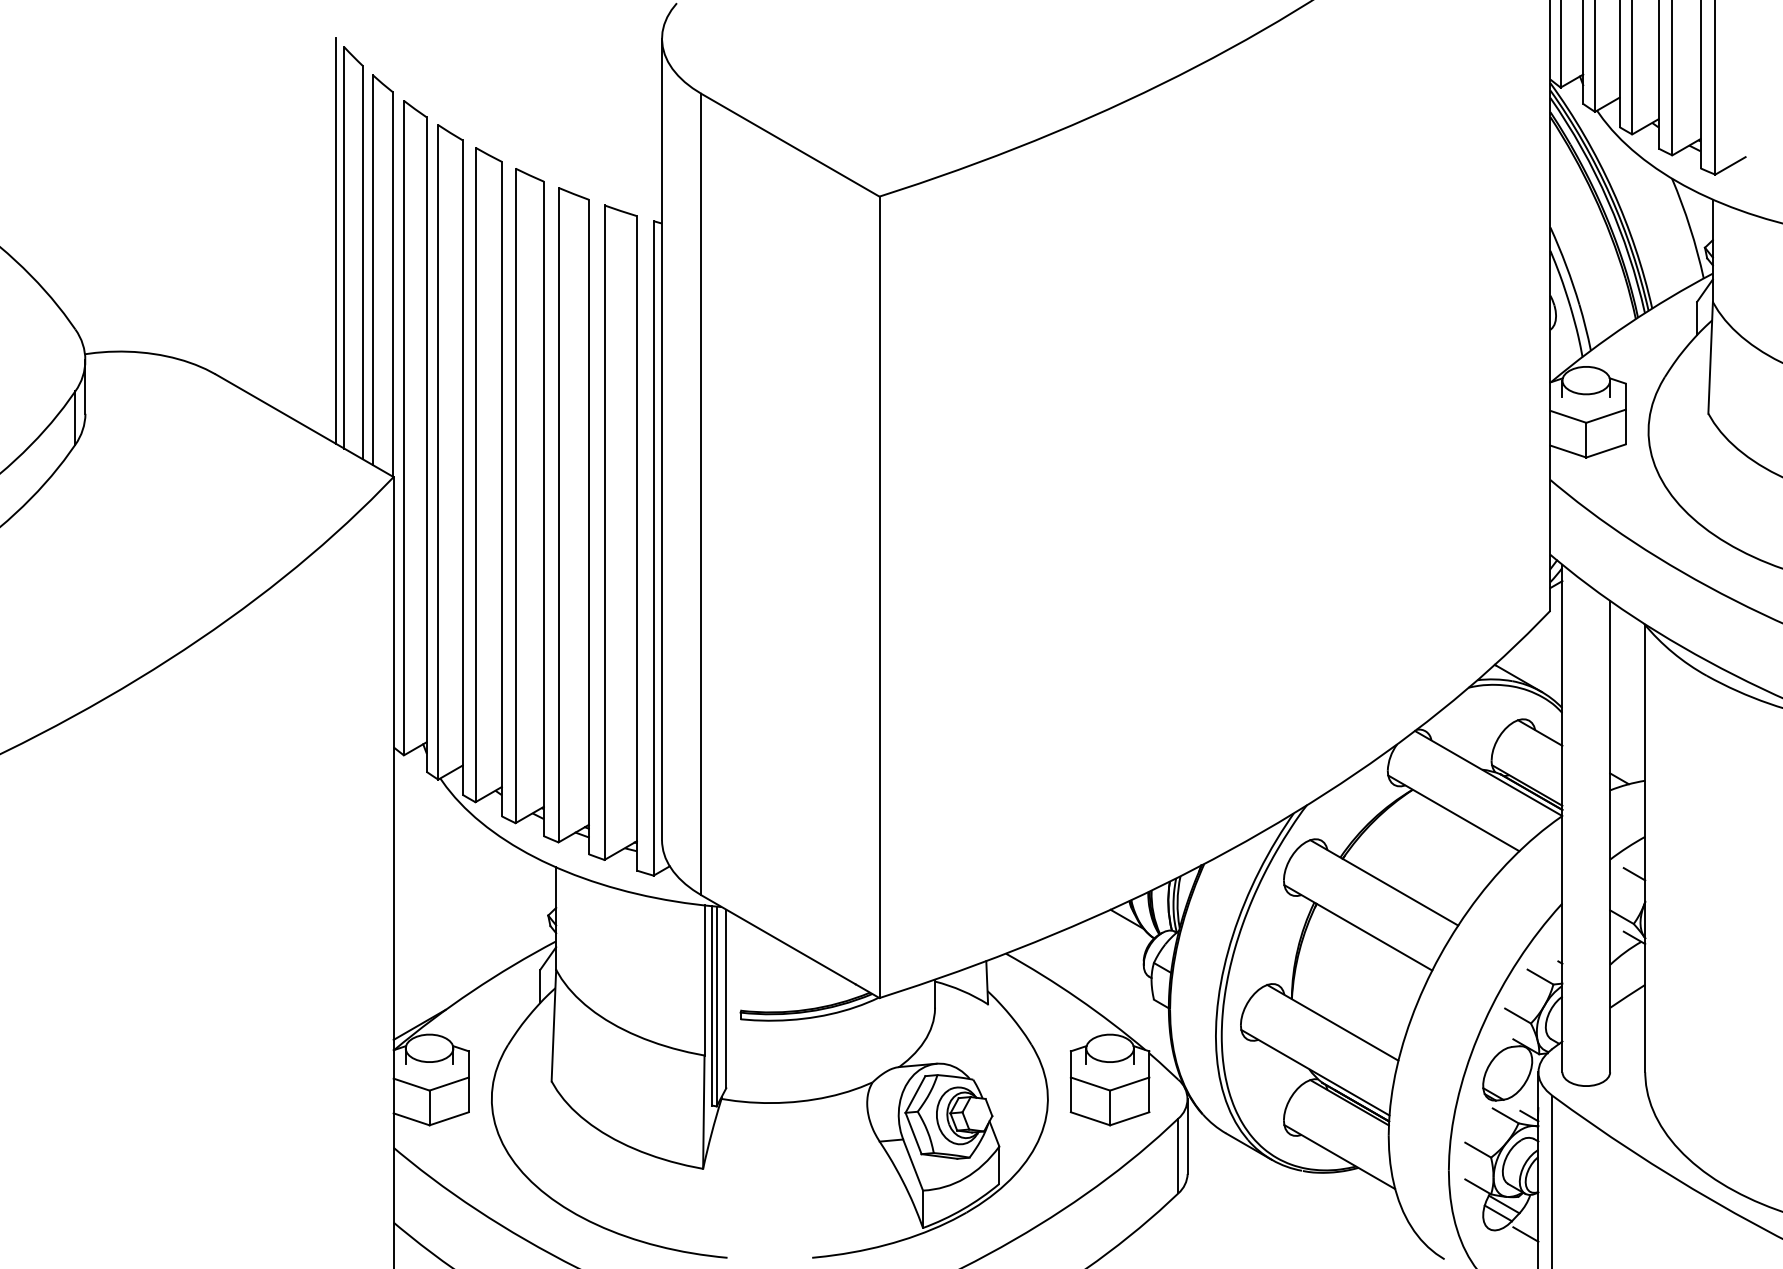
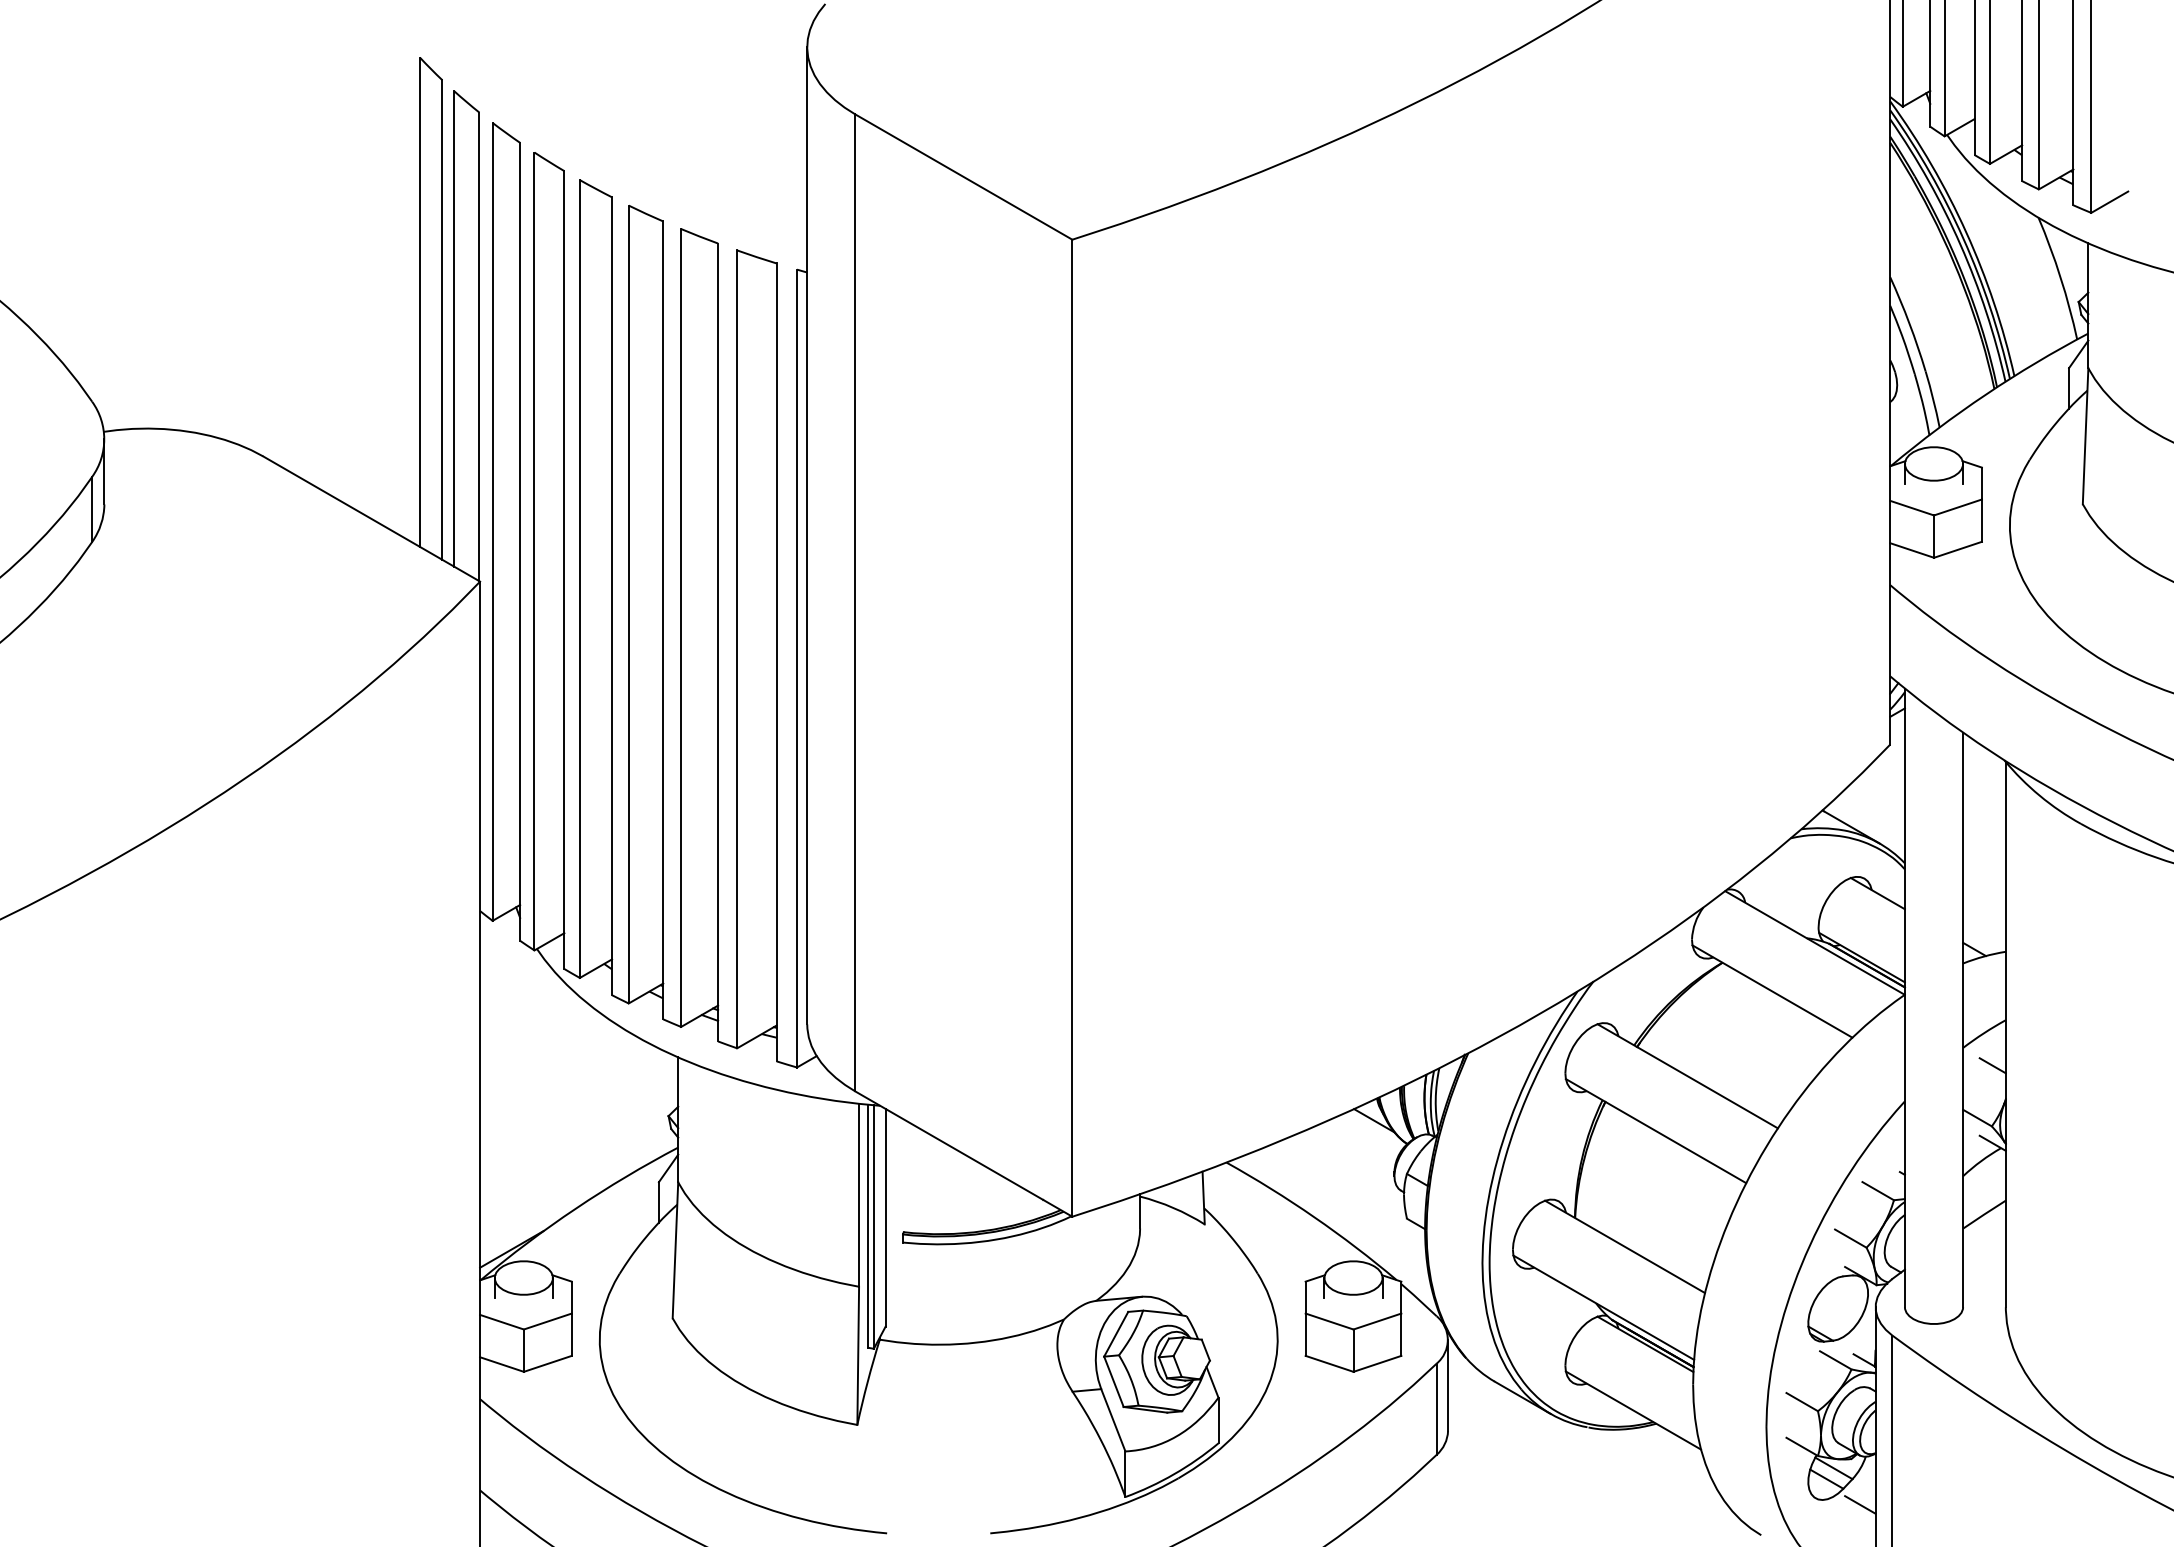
line: (335, 239) -> (409, 292), removed

